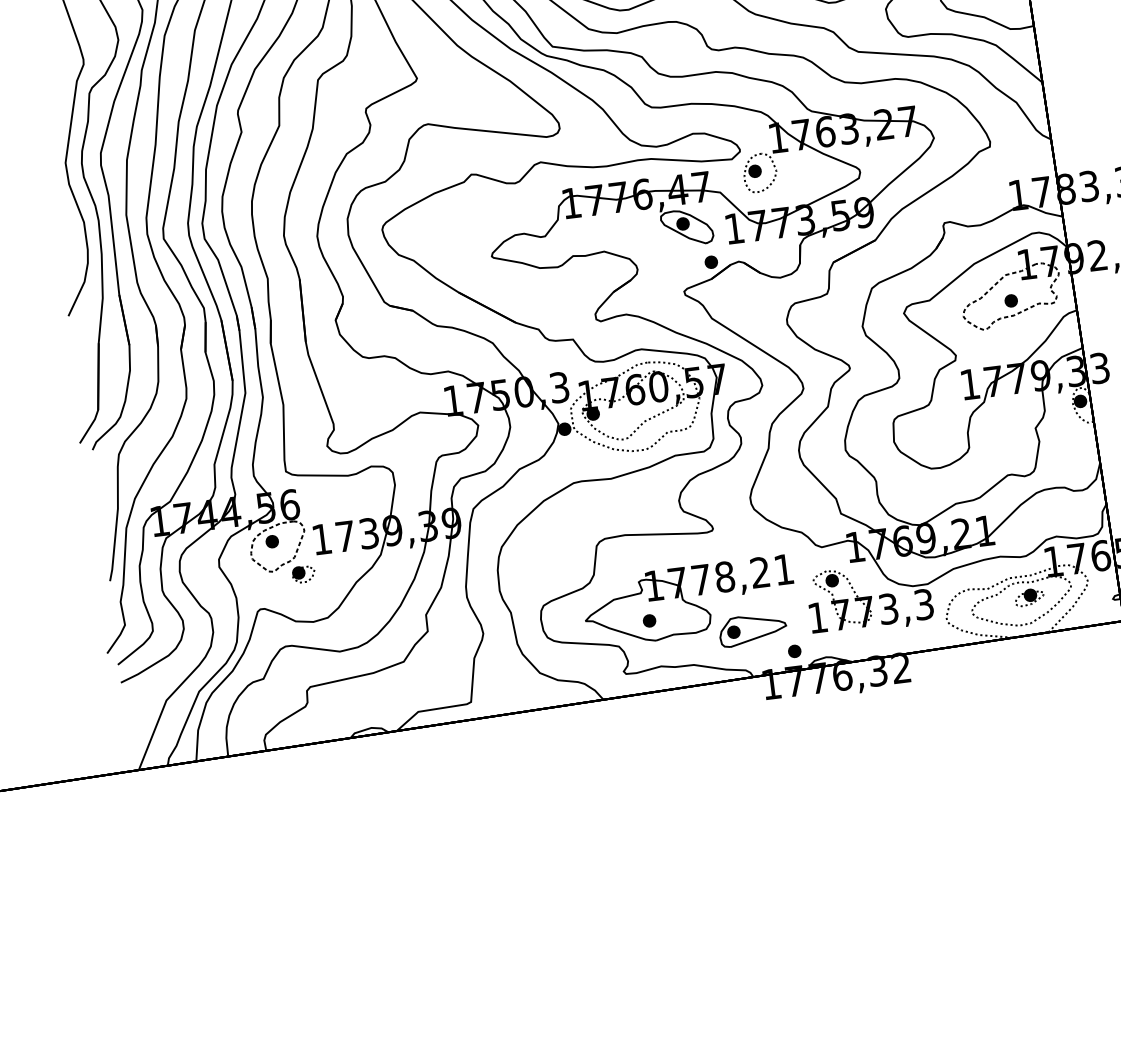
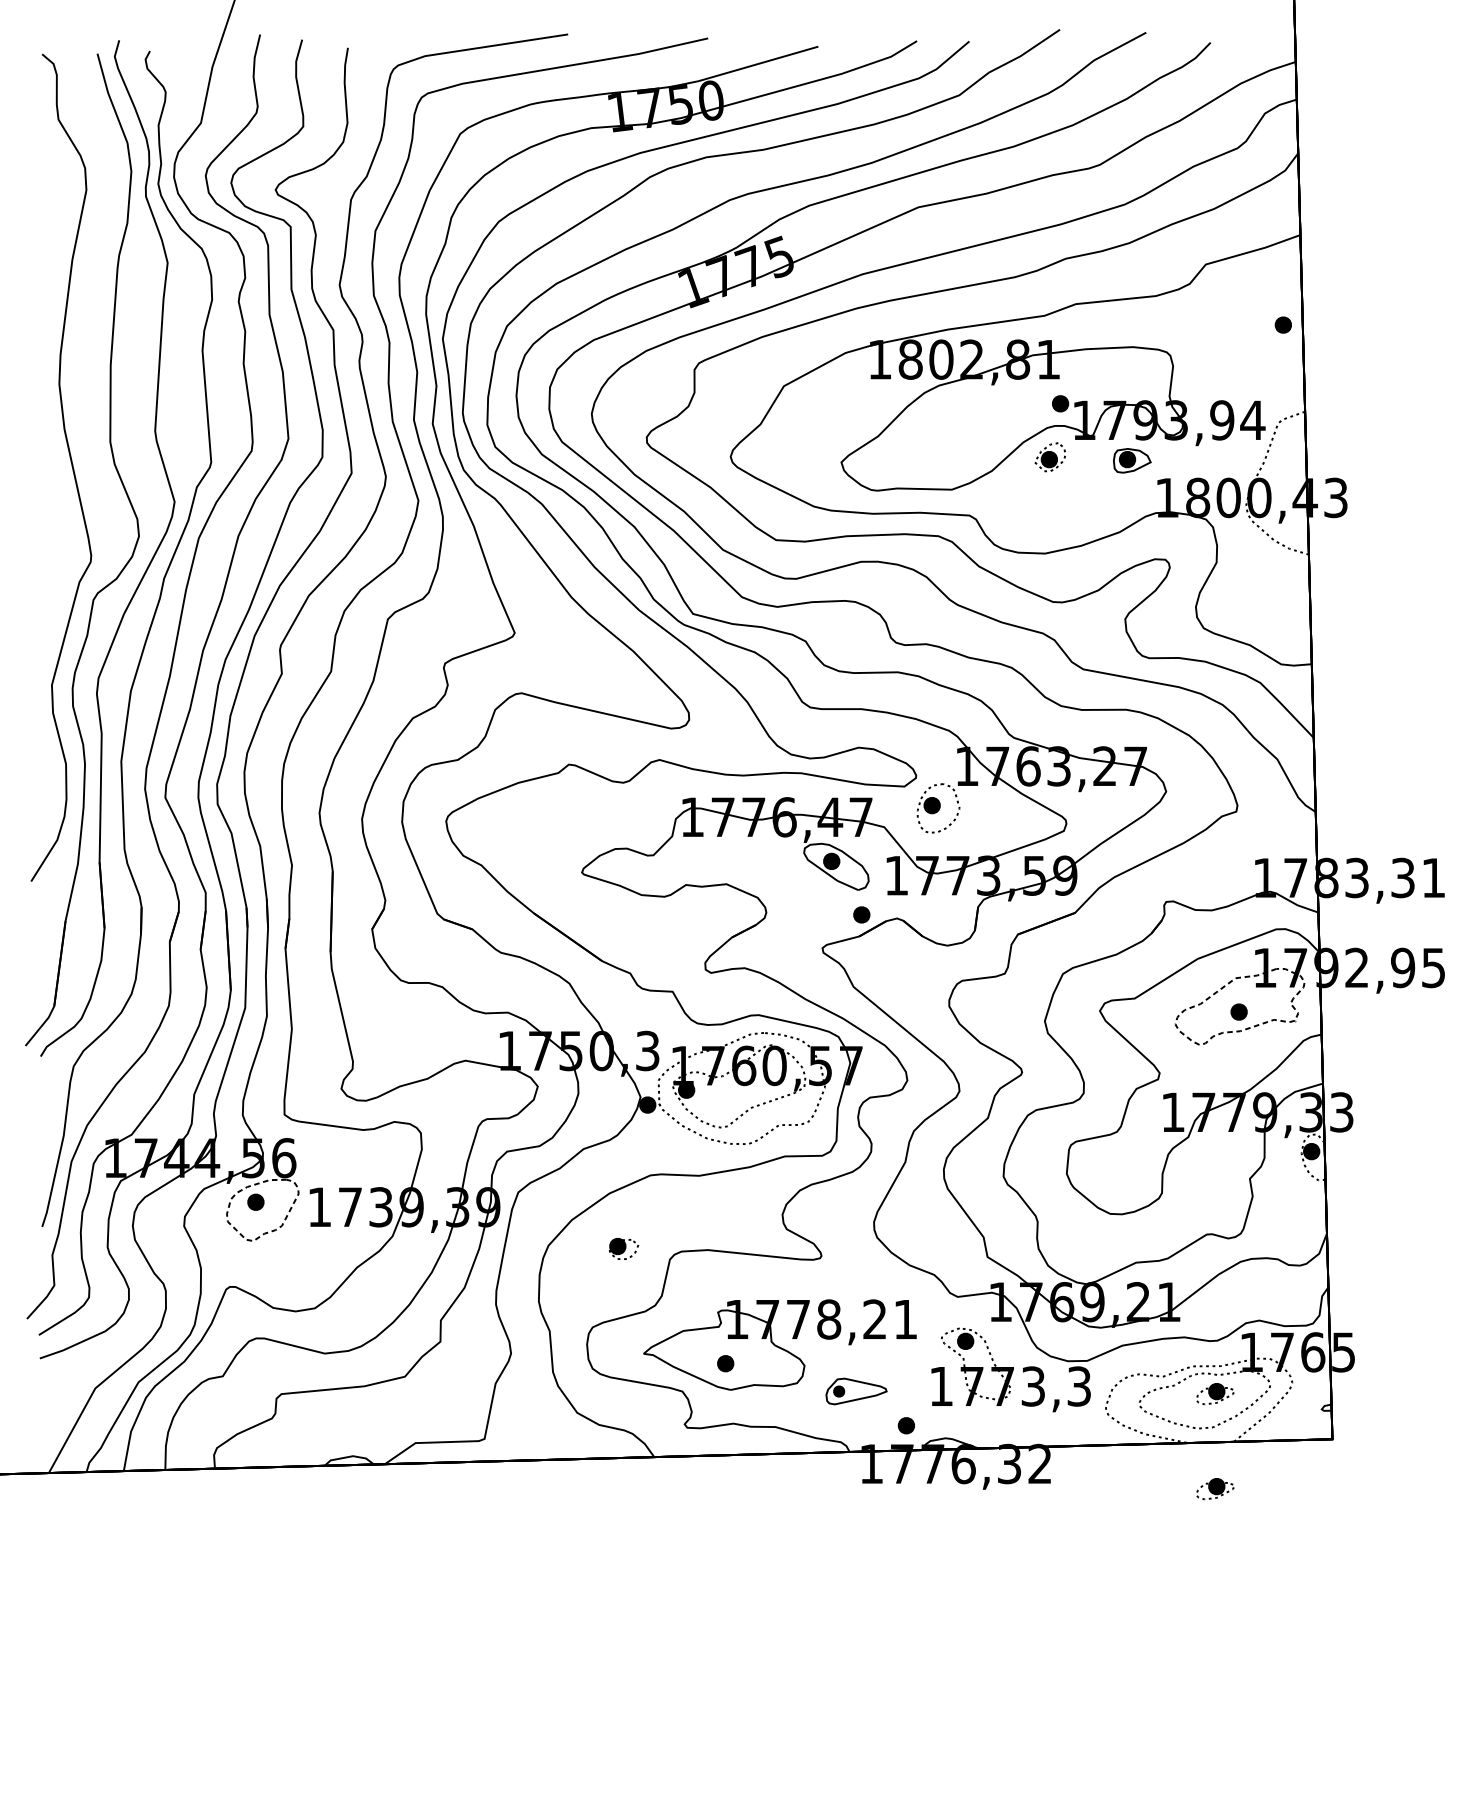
part: (303, 573) -> (623, 1248), moved
part: (752, 629) -> (856, 1391), size x0.7
part: (1038, 670) -> (1215, 1489), added

